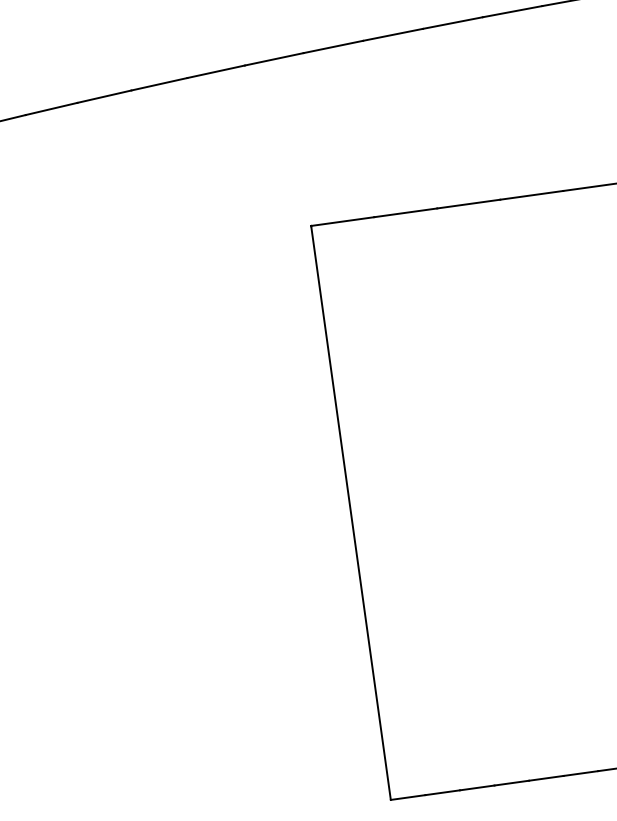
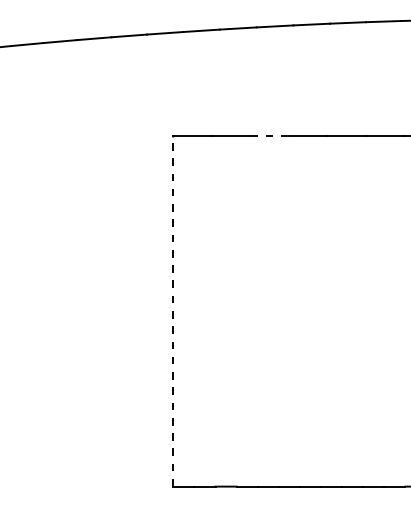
line: (468, 204) -> (269, 136), solid -> dashed
line: (351, 511) -> (173, 310), solid -> dashed

